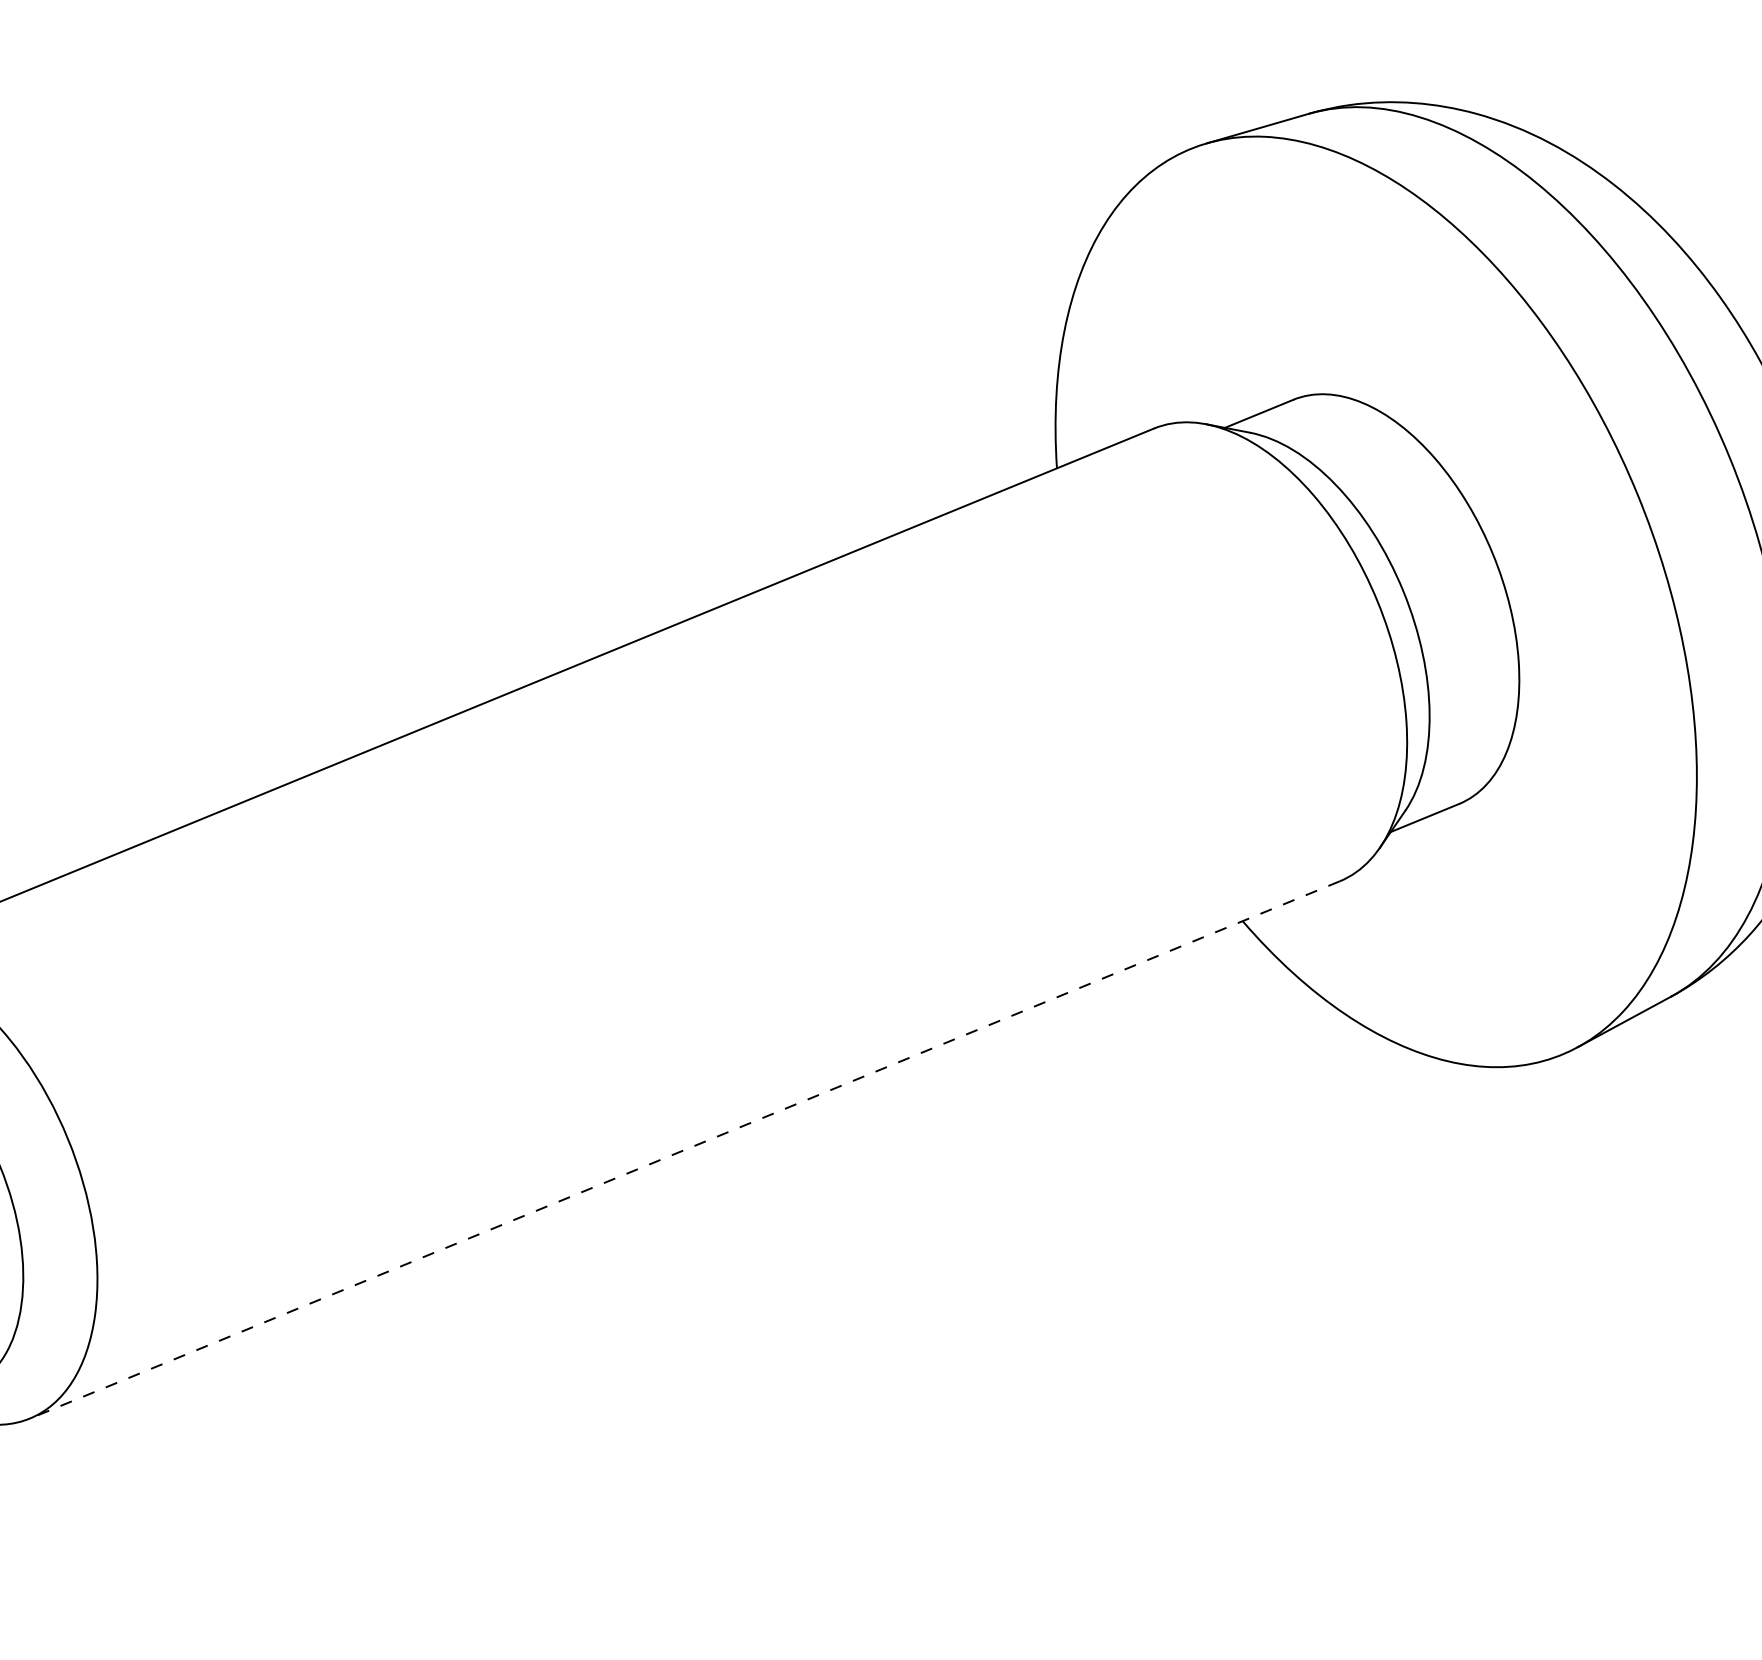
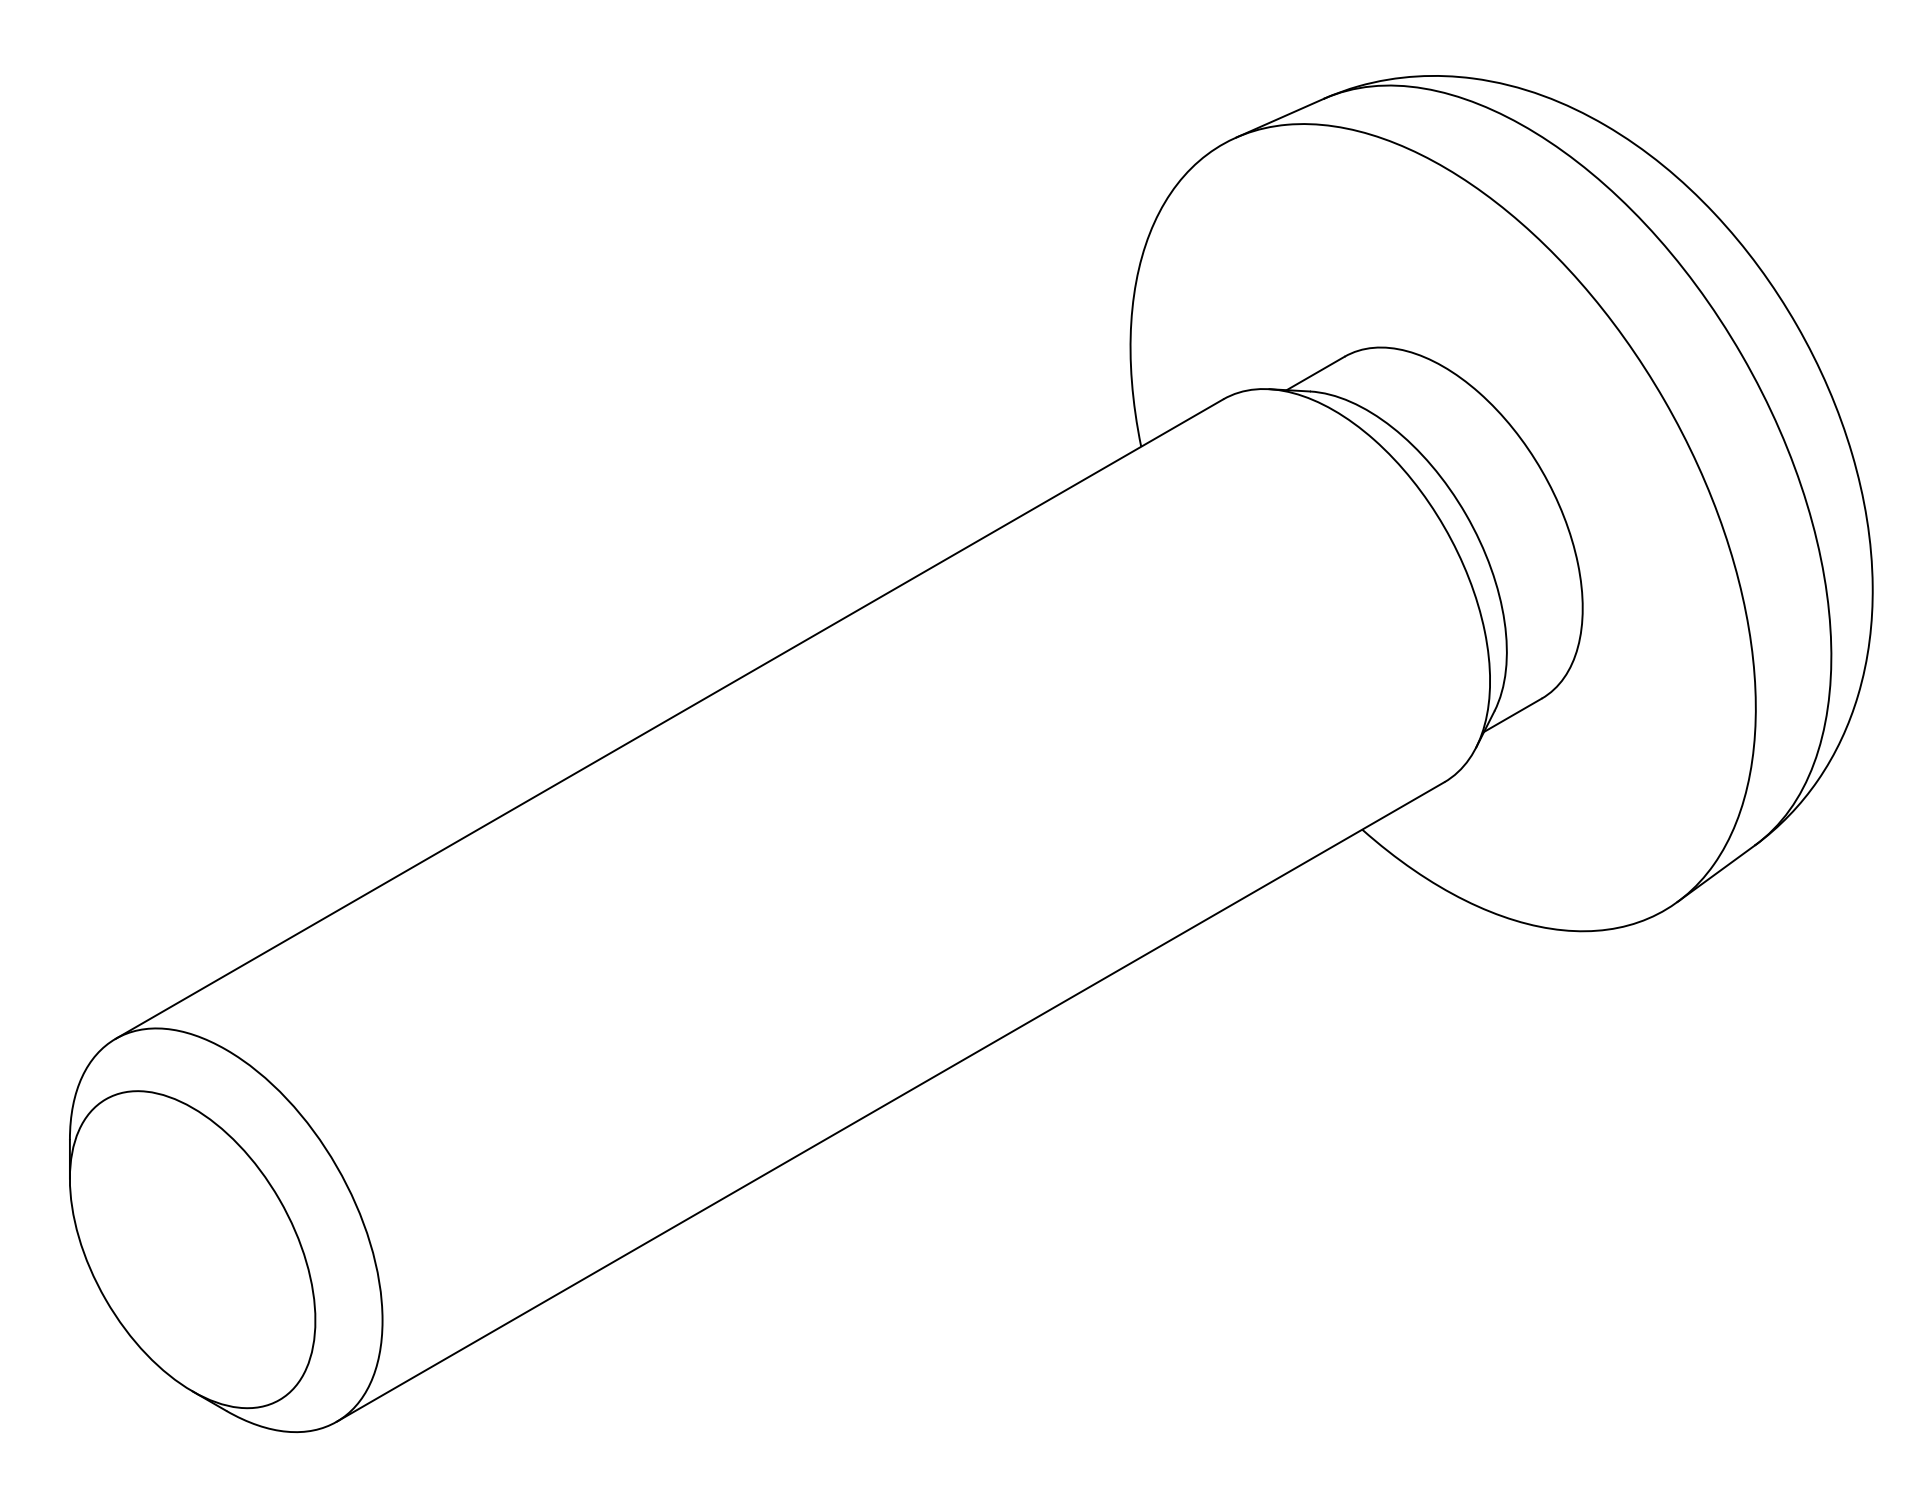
line: (684, 1150) -> (890, 1102), dashed -> solid

